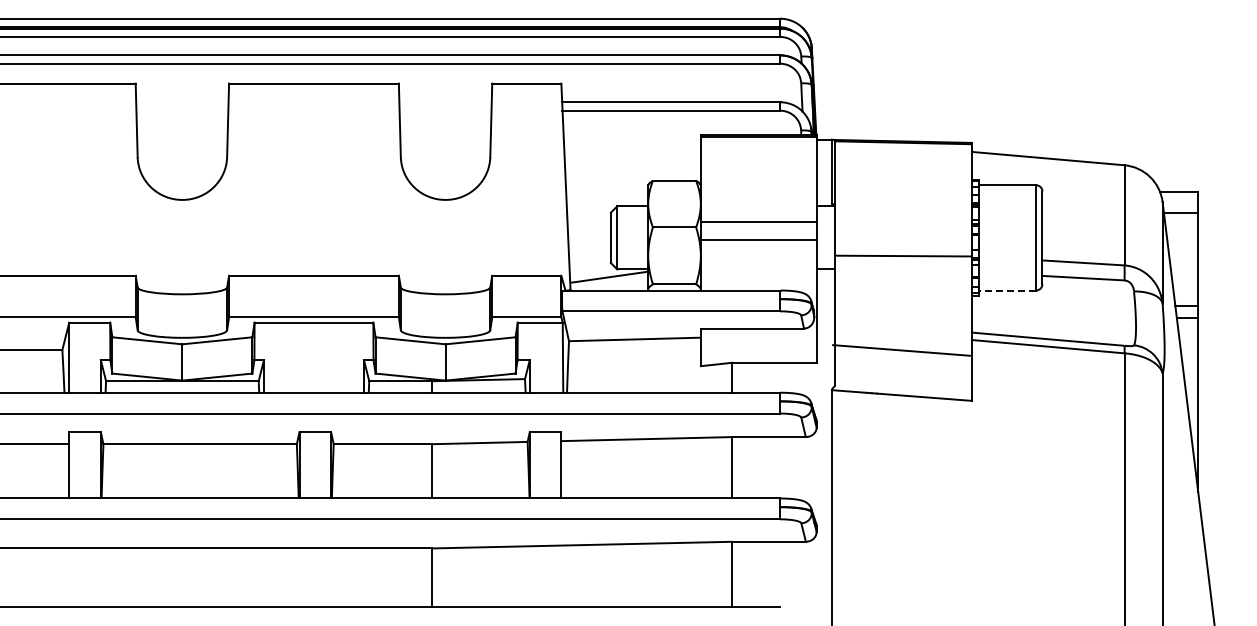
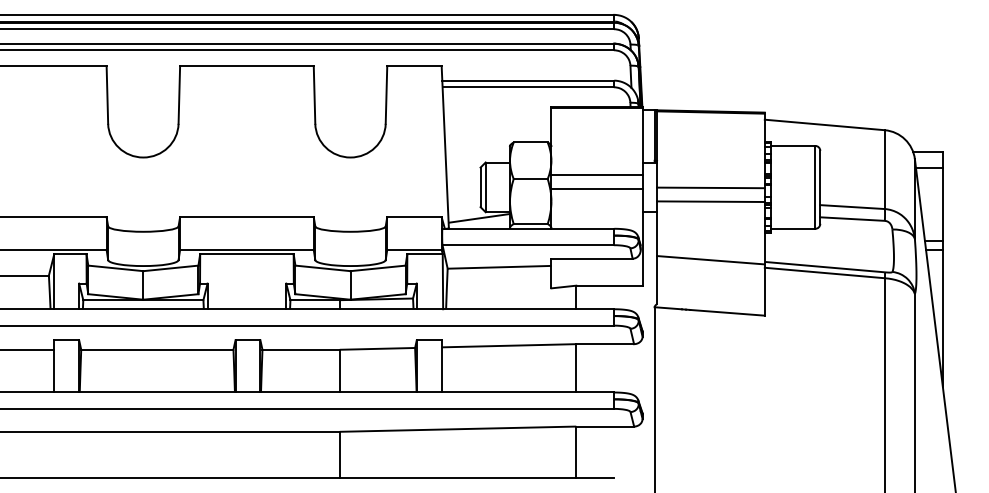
line: (903, 238) -> (710, 187), added
line: (1007, 290) -> (792, 228), dashed -> solid
line: (901, 350) -> (710, 260), moved

